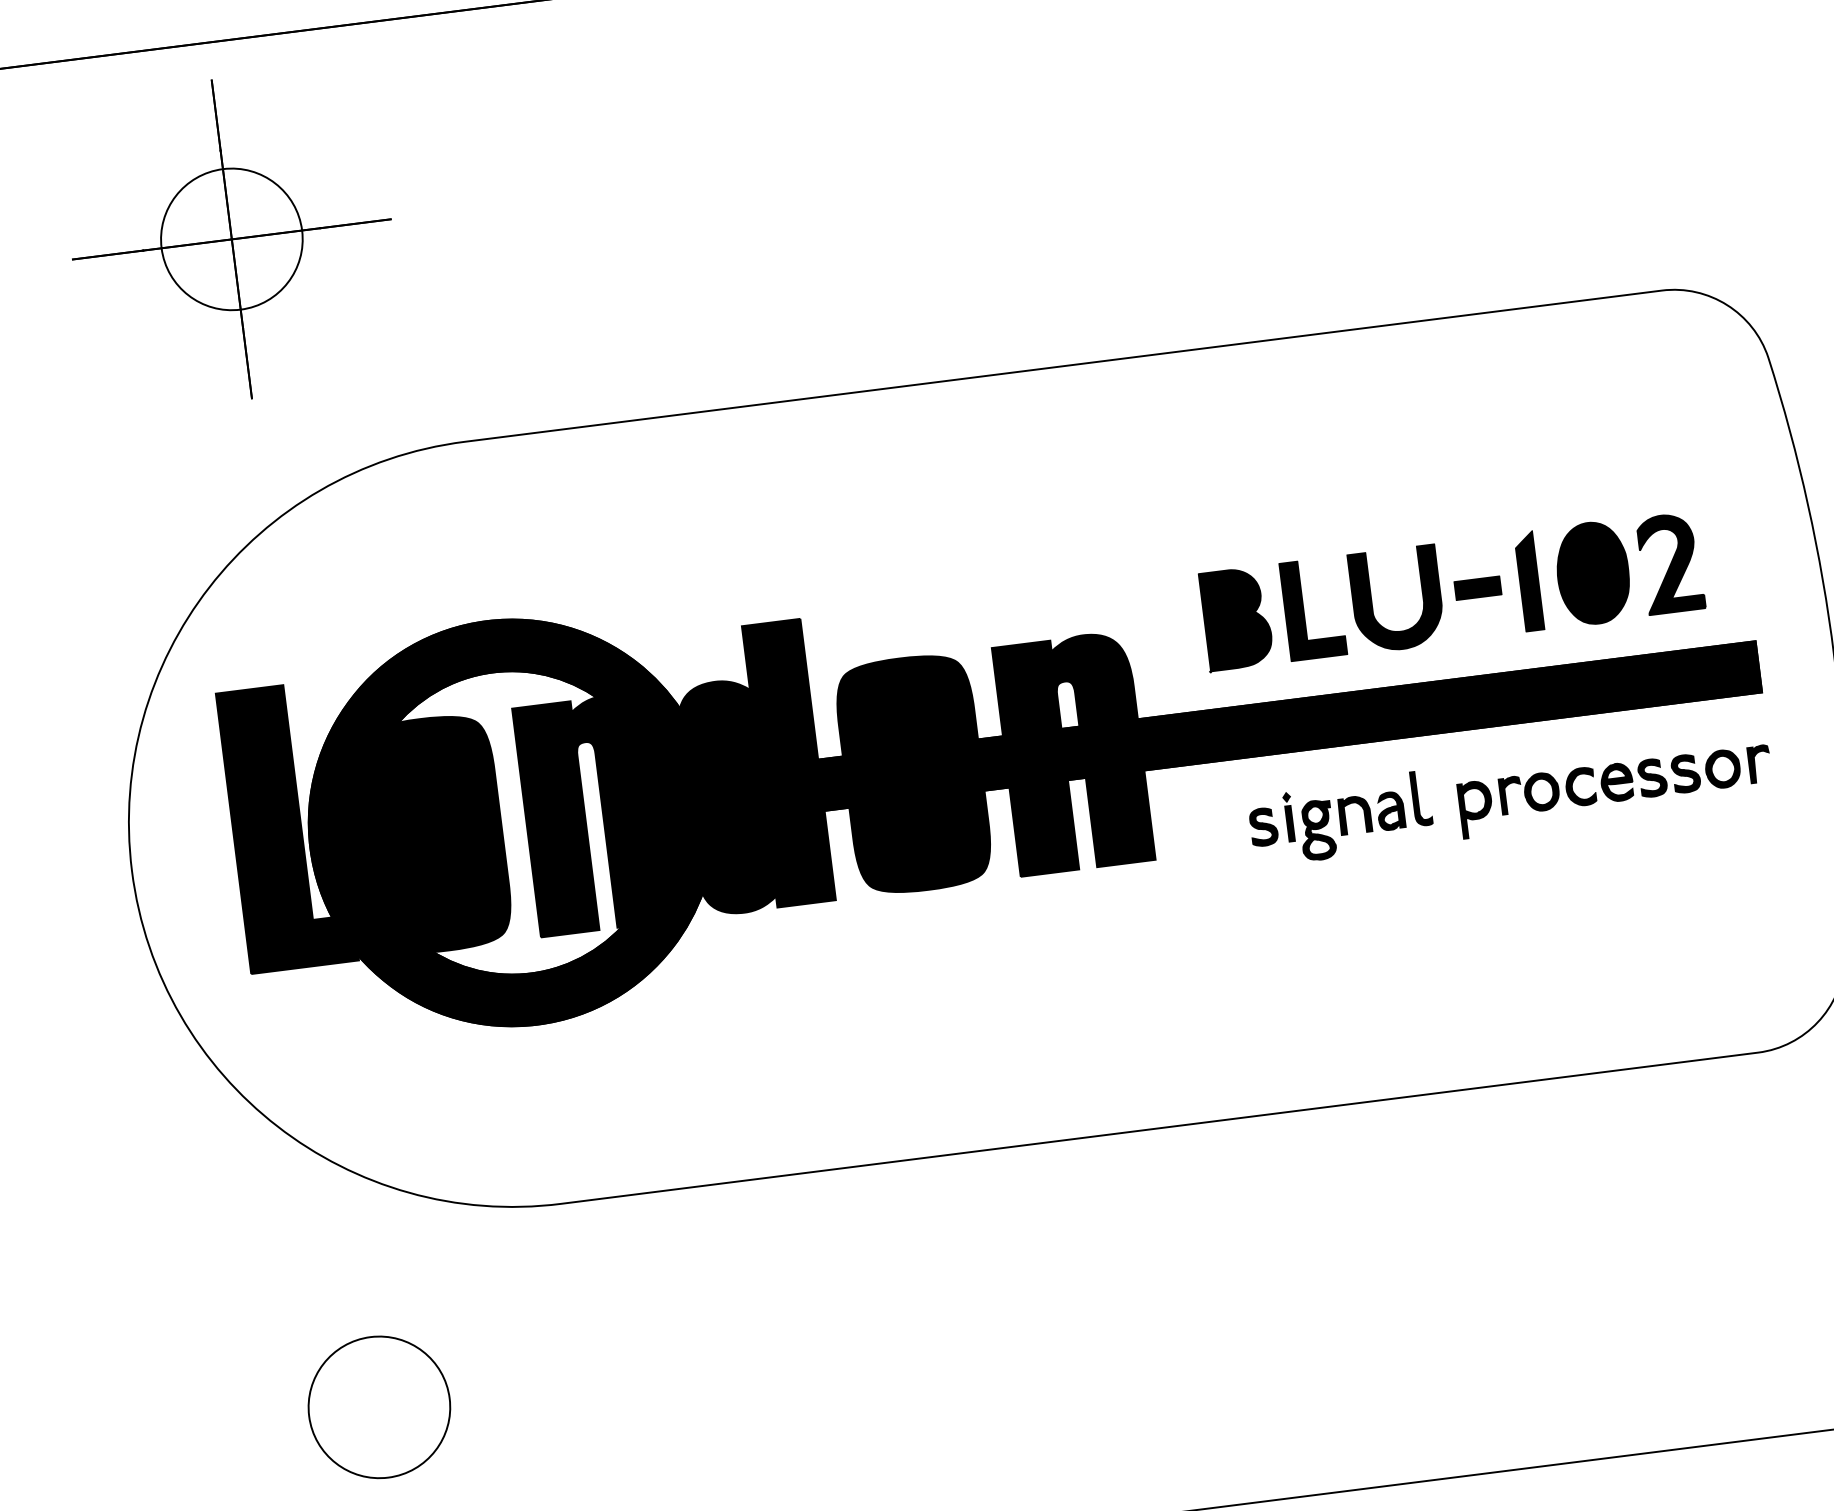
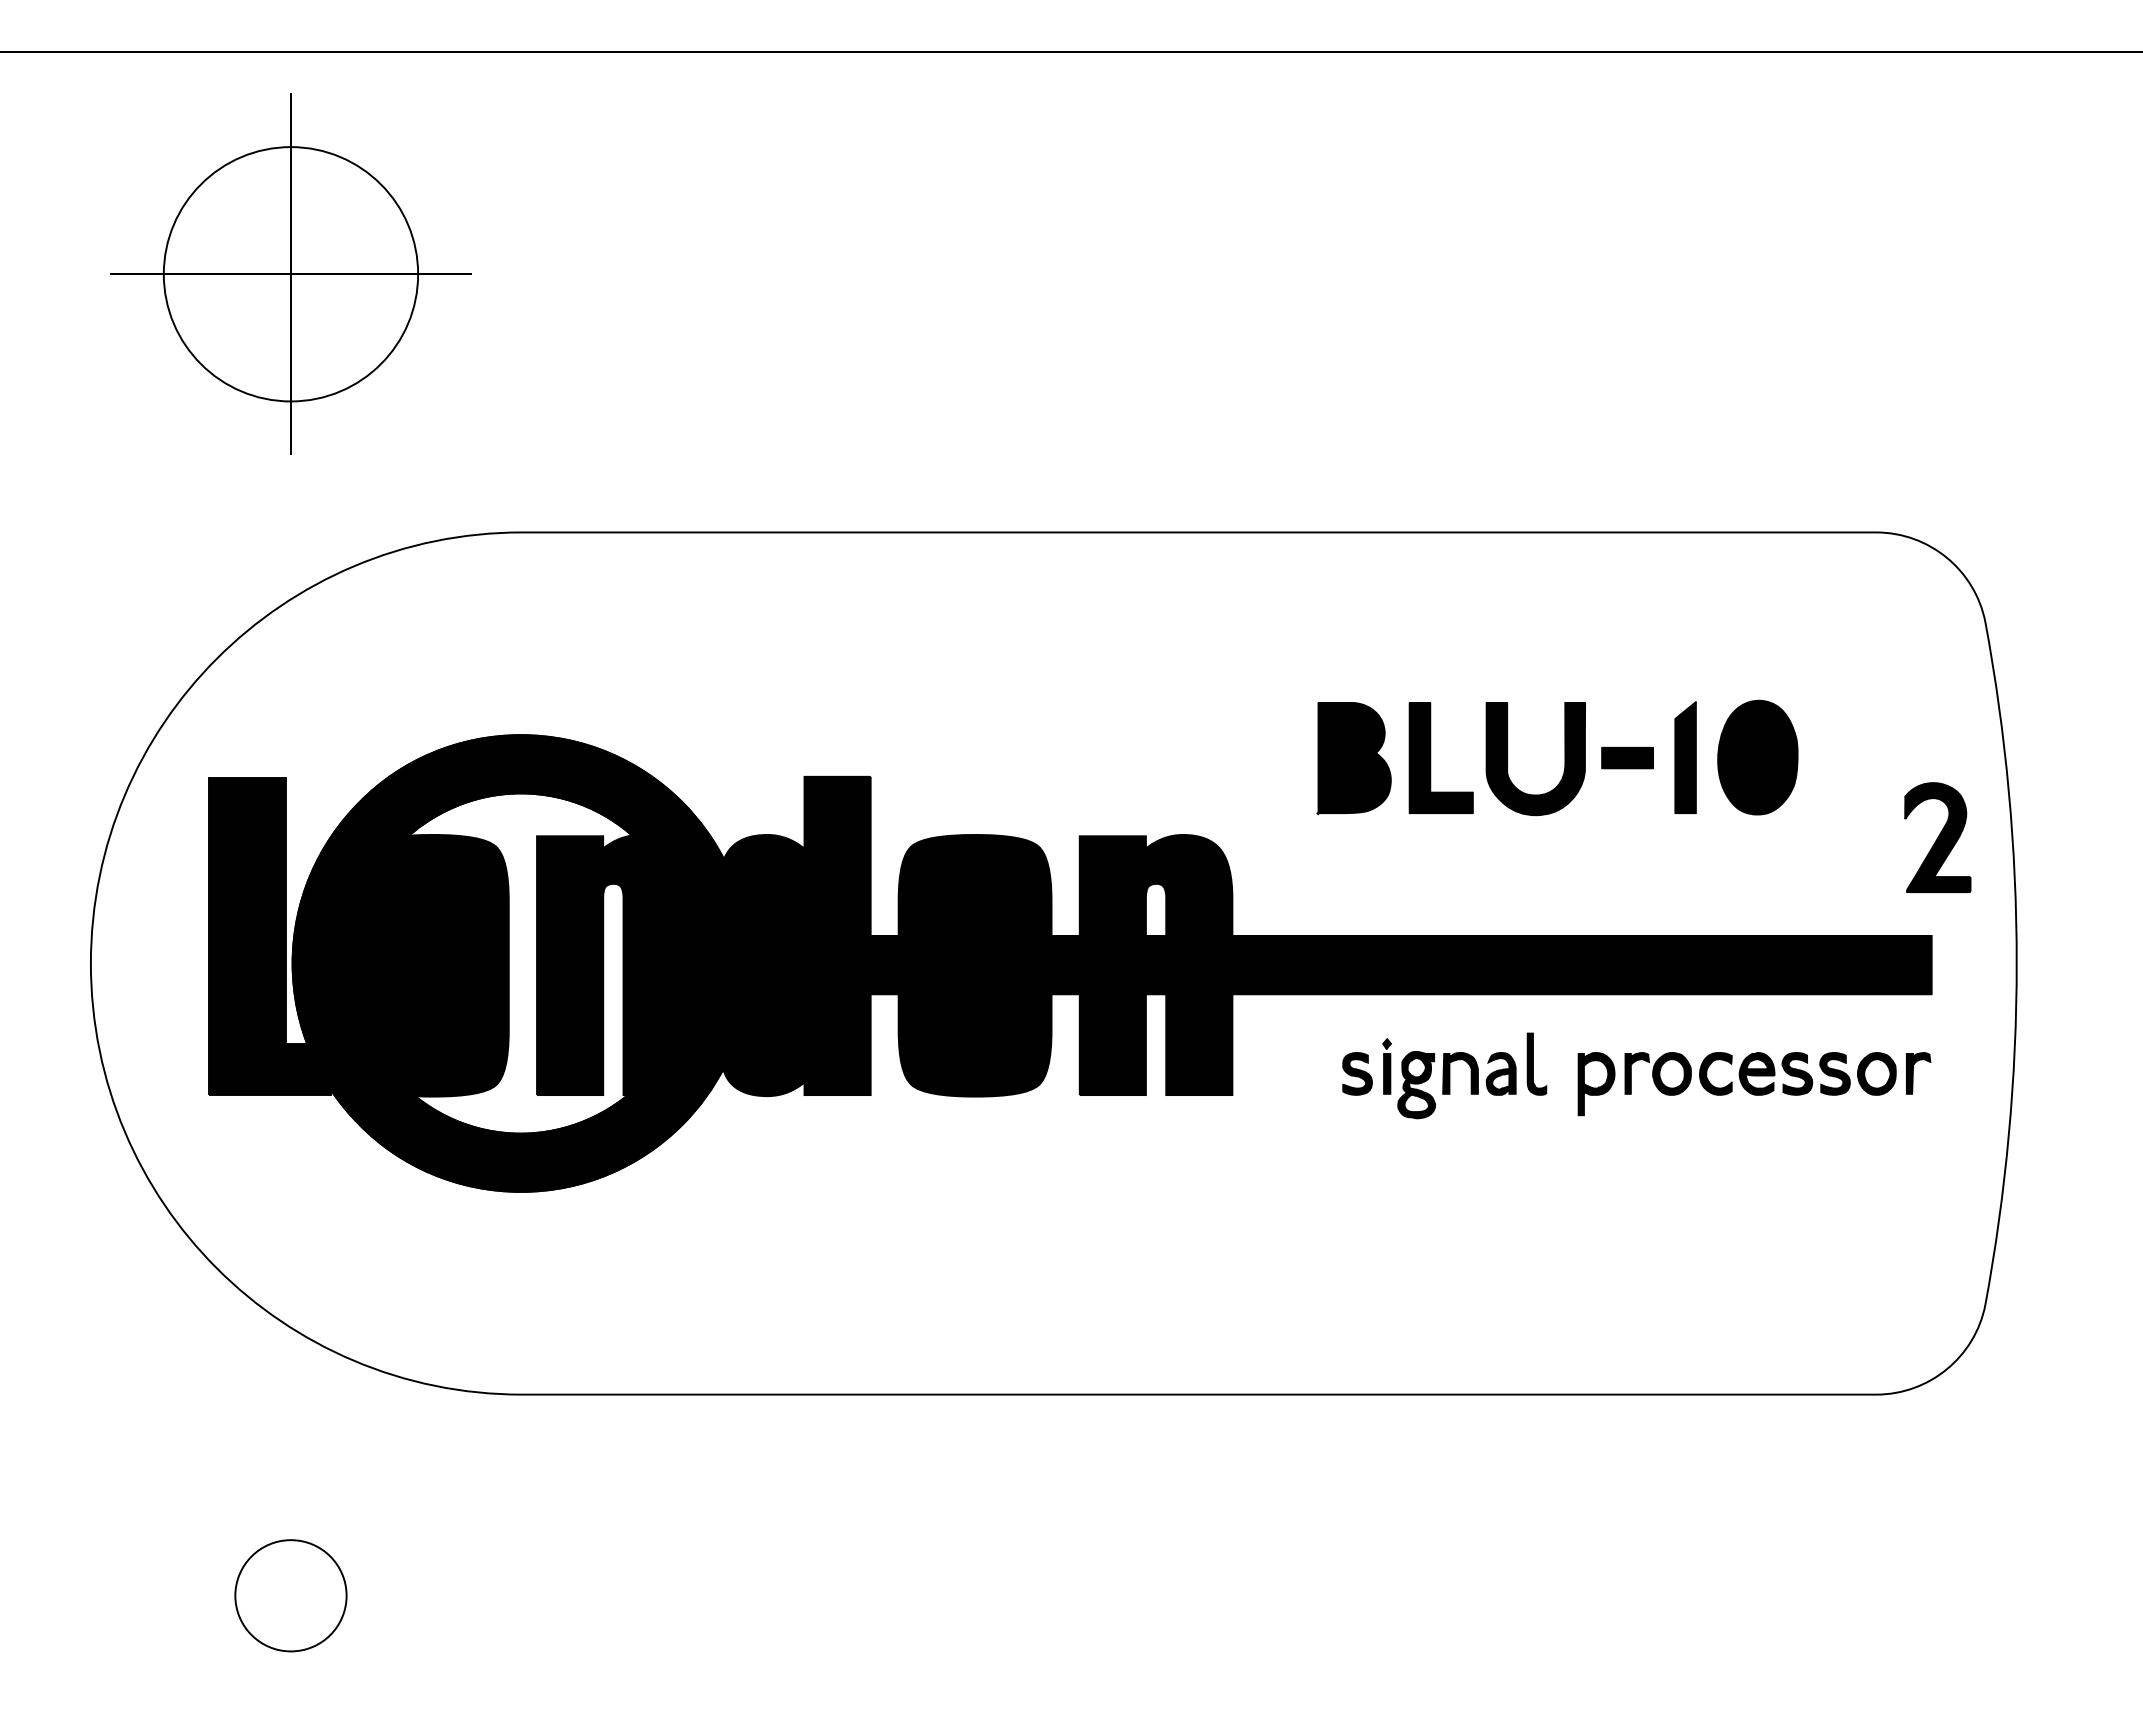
circle: (231, 238) -> (290, 273), size x1.6
part: (1670, 563) -> (1937, 837), moved
part: (1422, 594) -> (1564, 757), moved
circle: (378, 1407) -> (290, 1595), size x0.7

